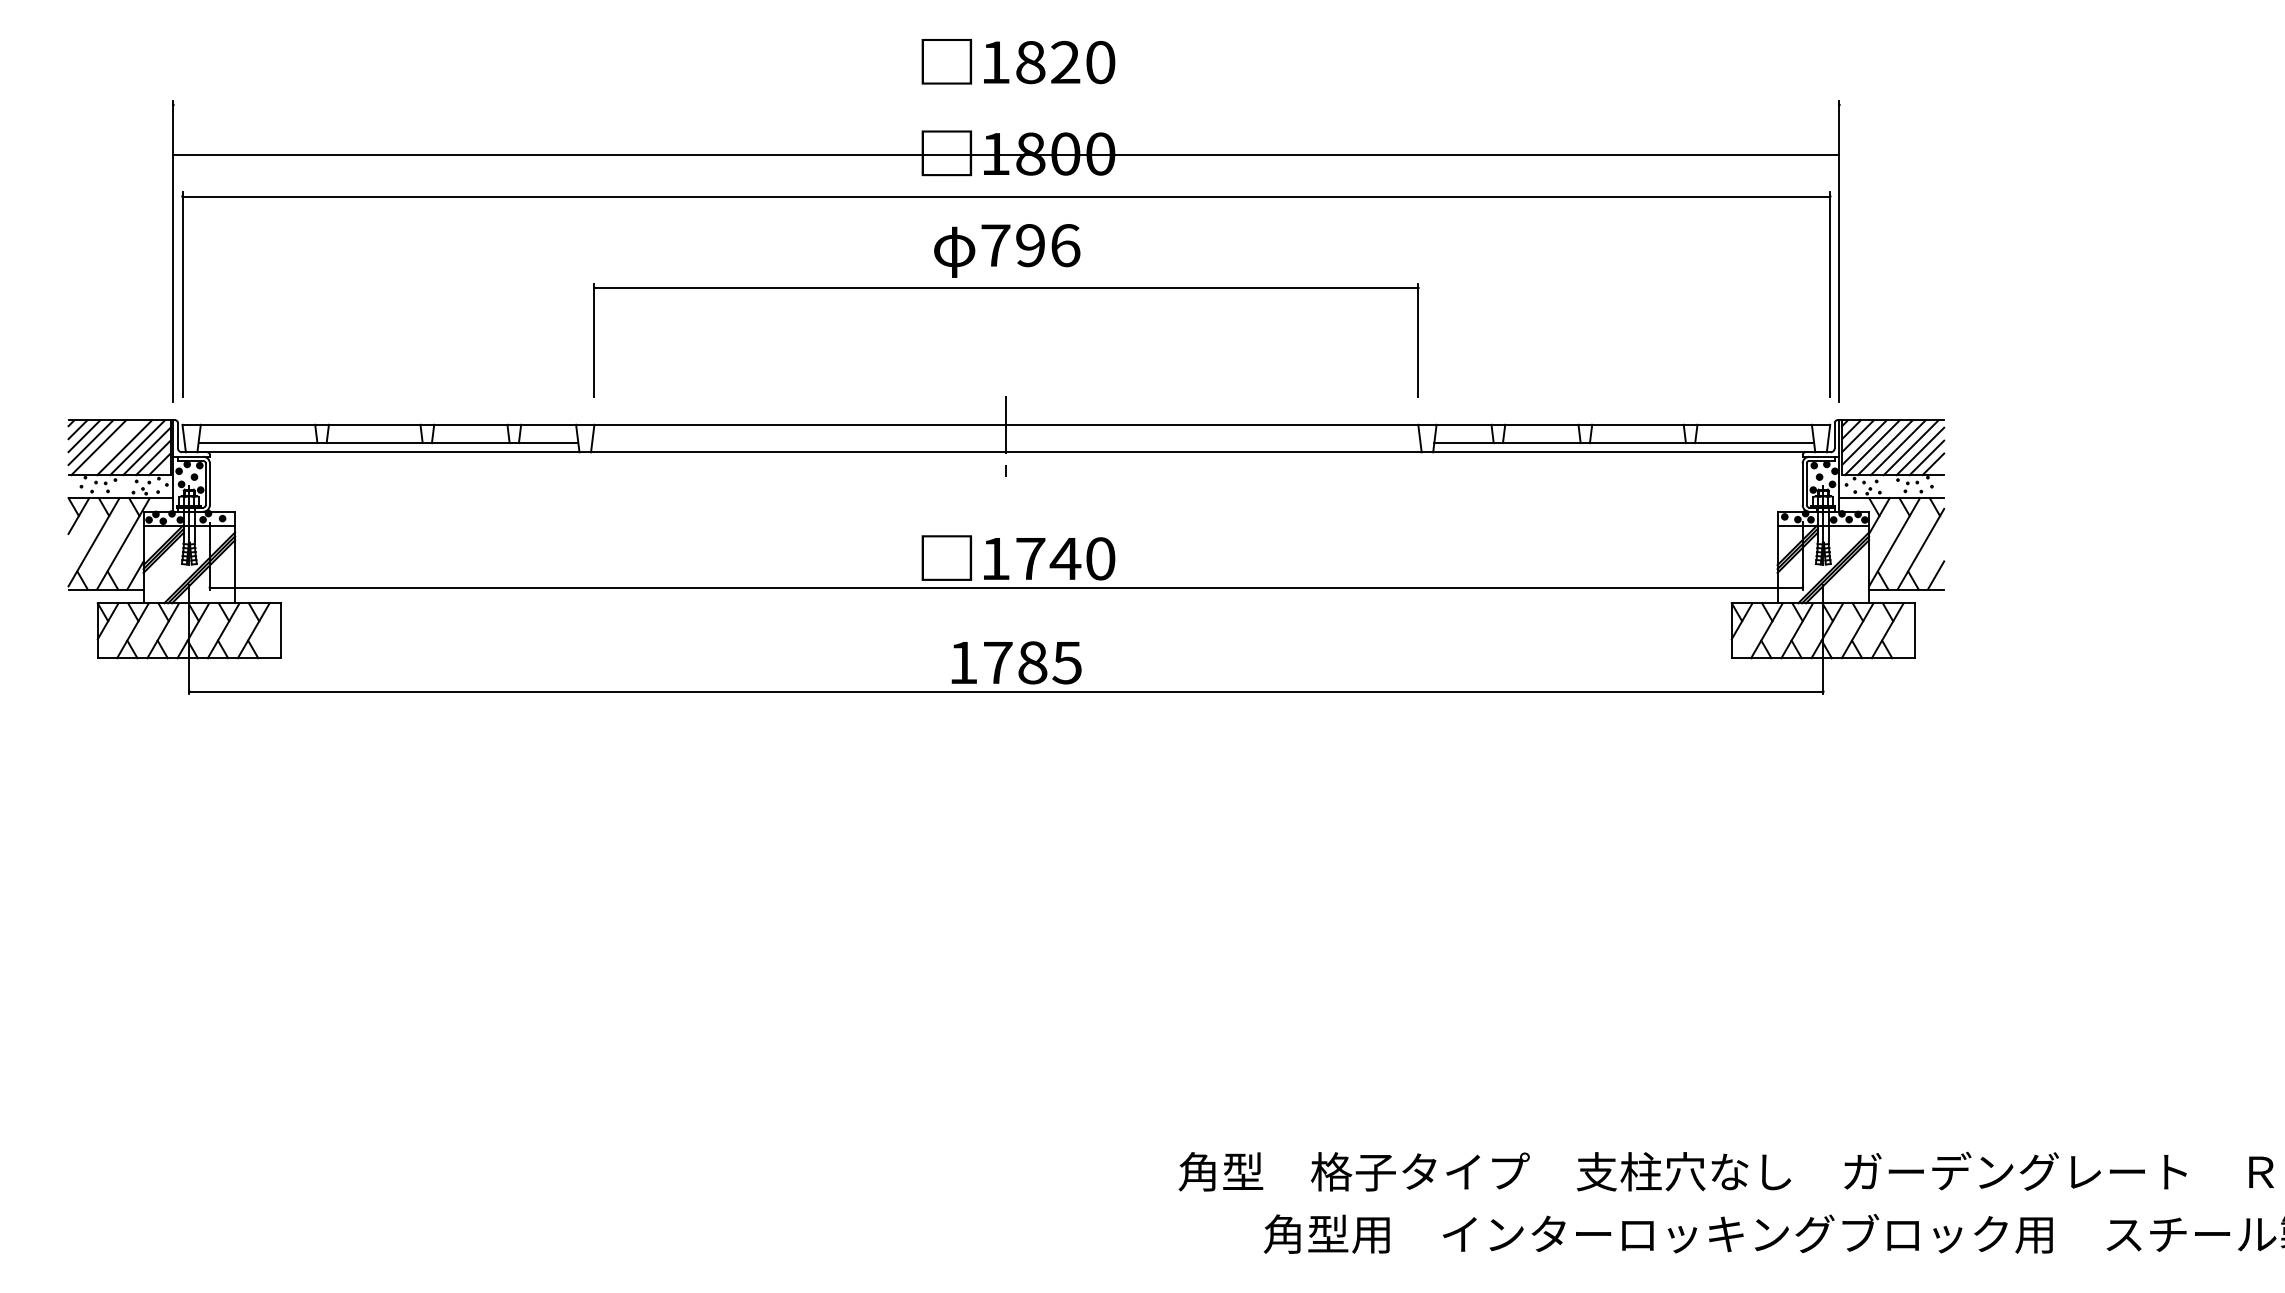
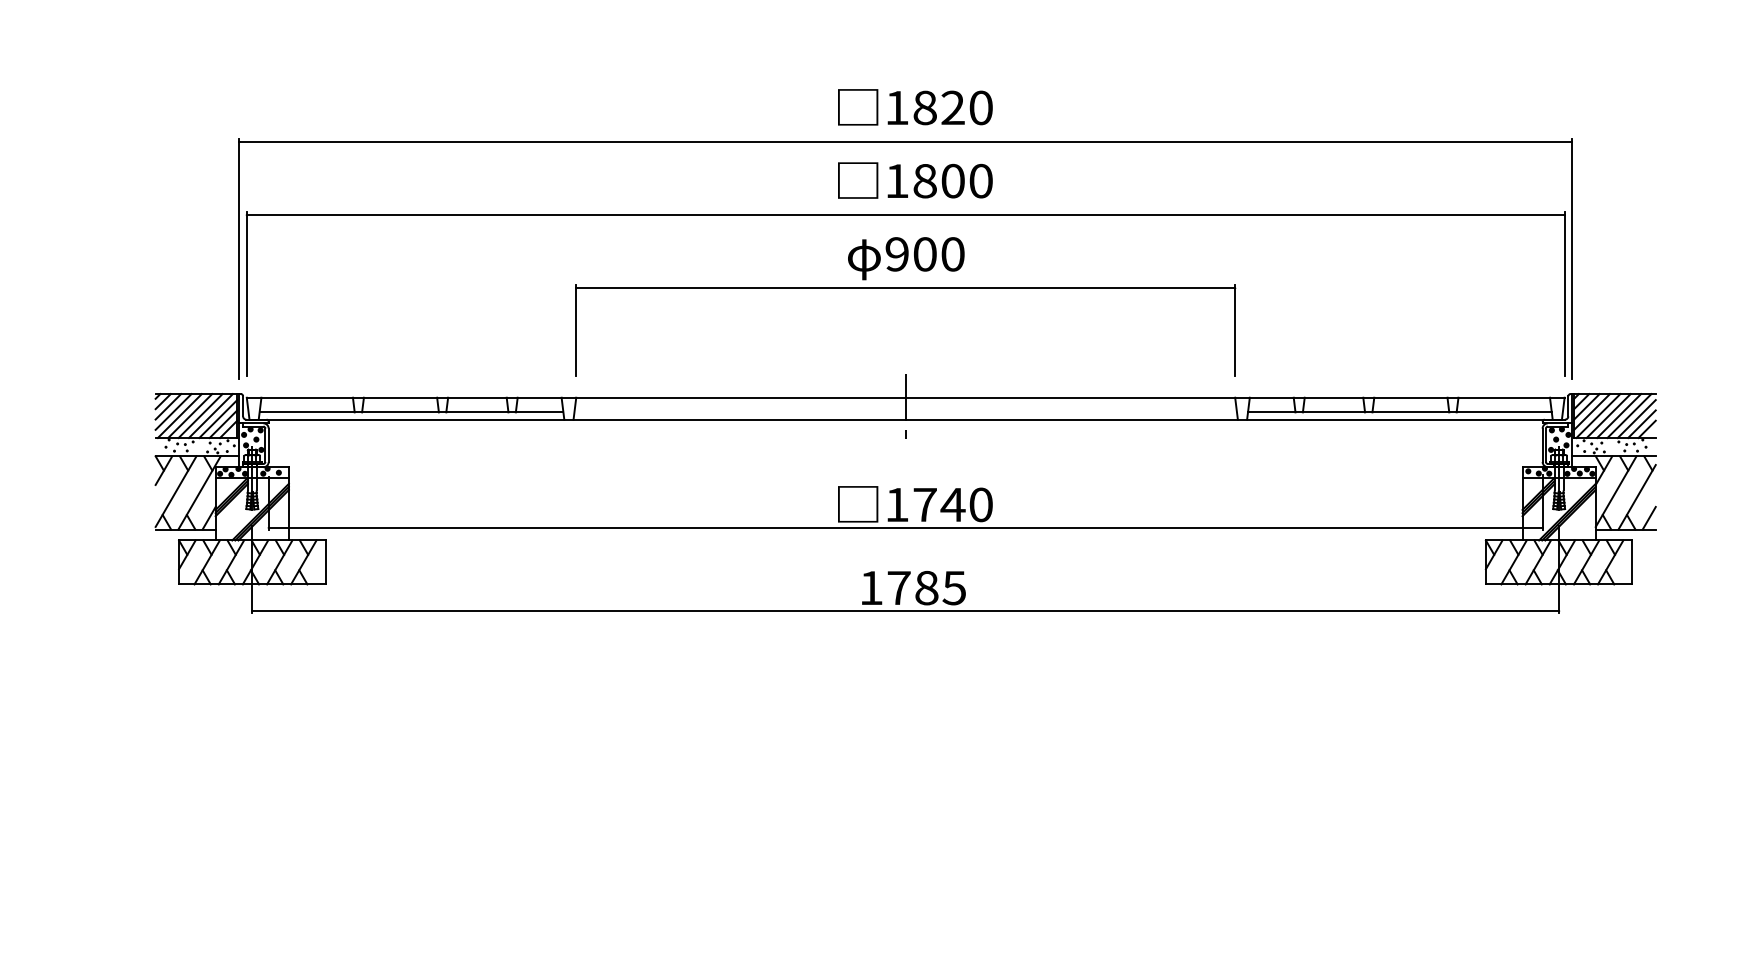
line: (1006, 154) -> (905, 141), moved
text: (1030, 245) -> (925, 254), 796 -> 900
line: (111, 447) -> (190, 415), added

